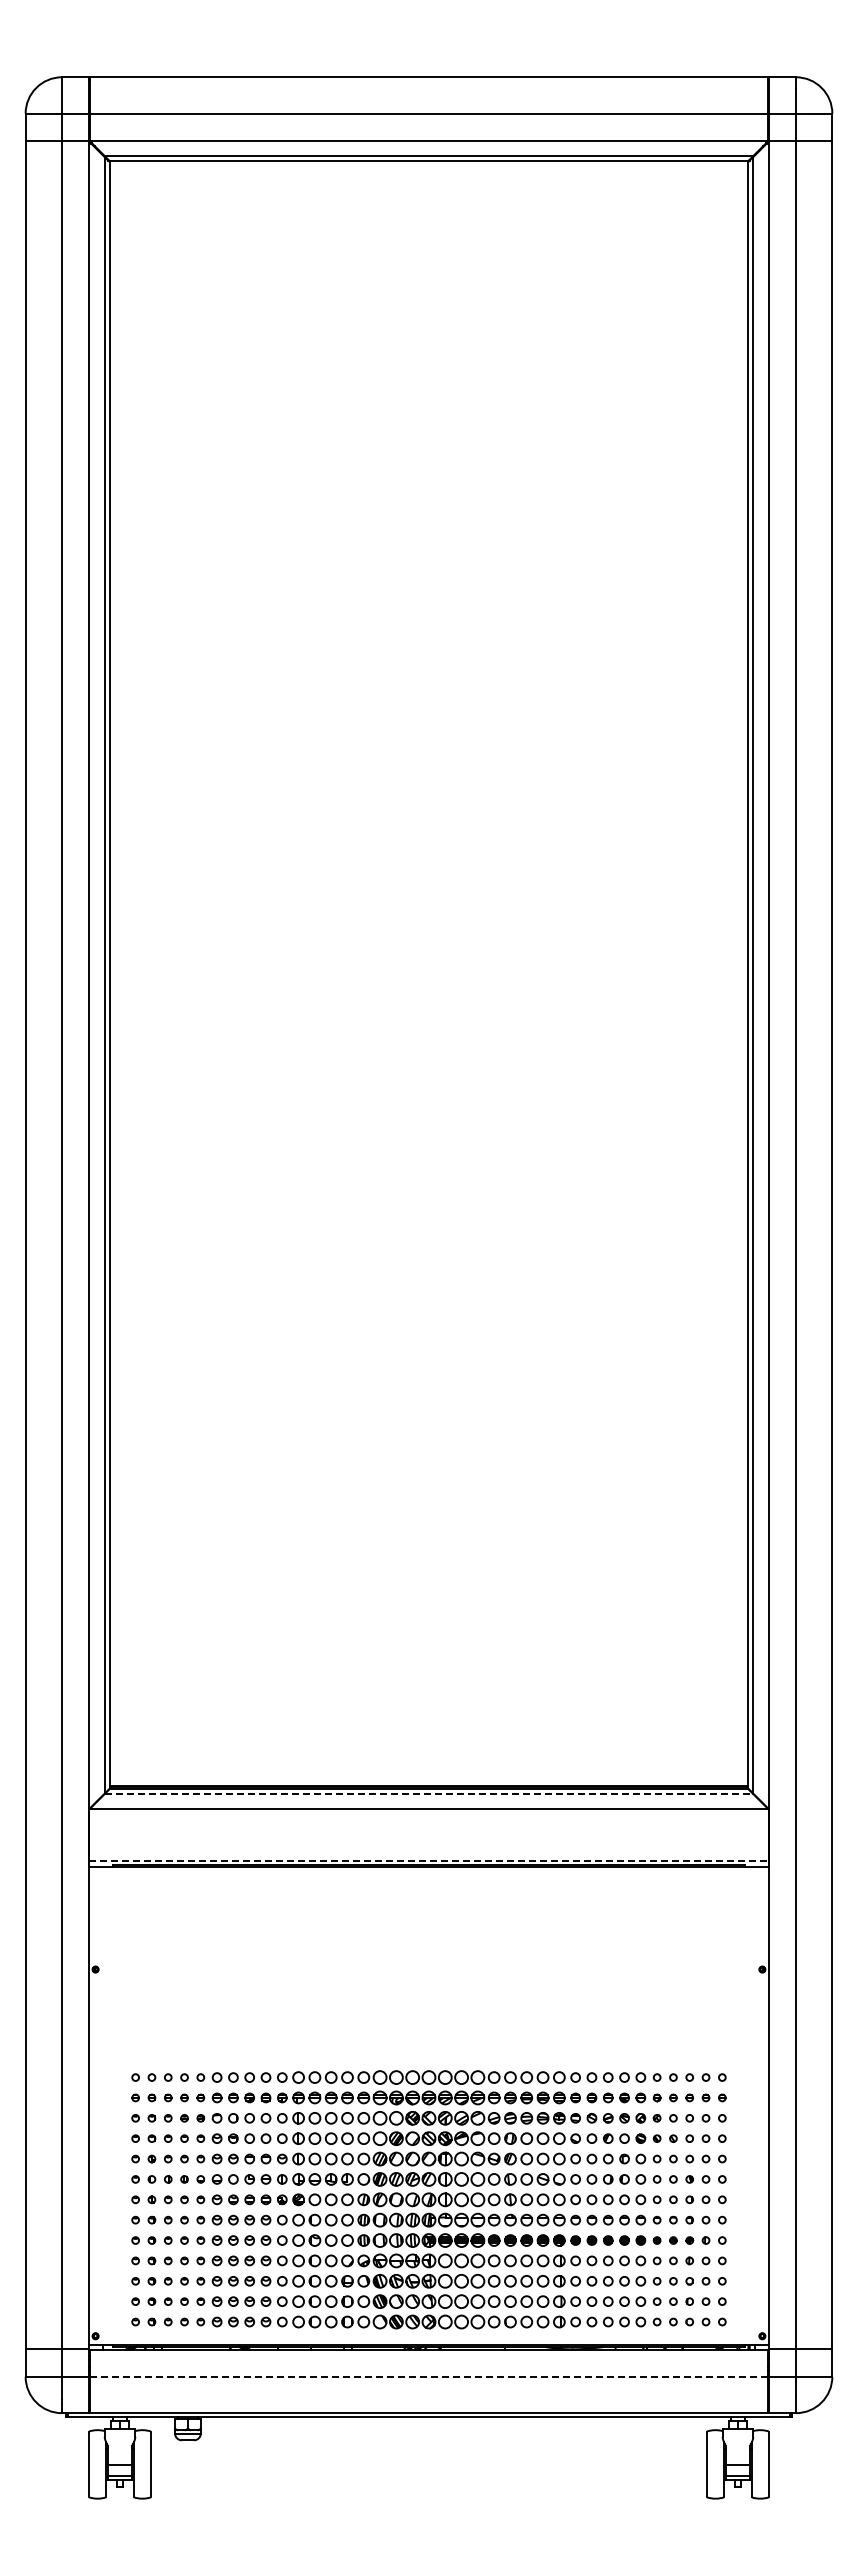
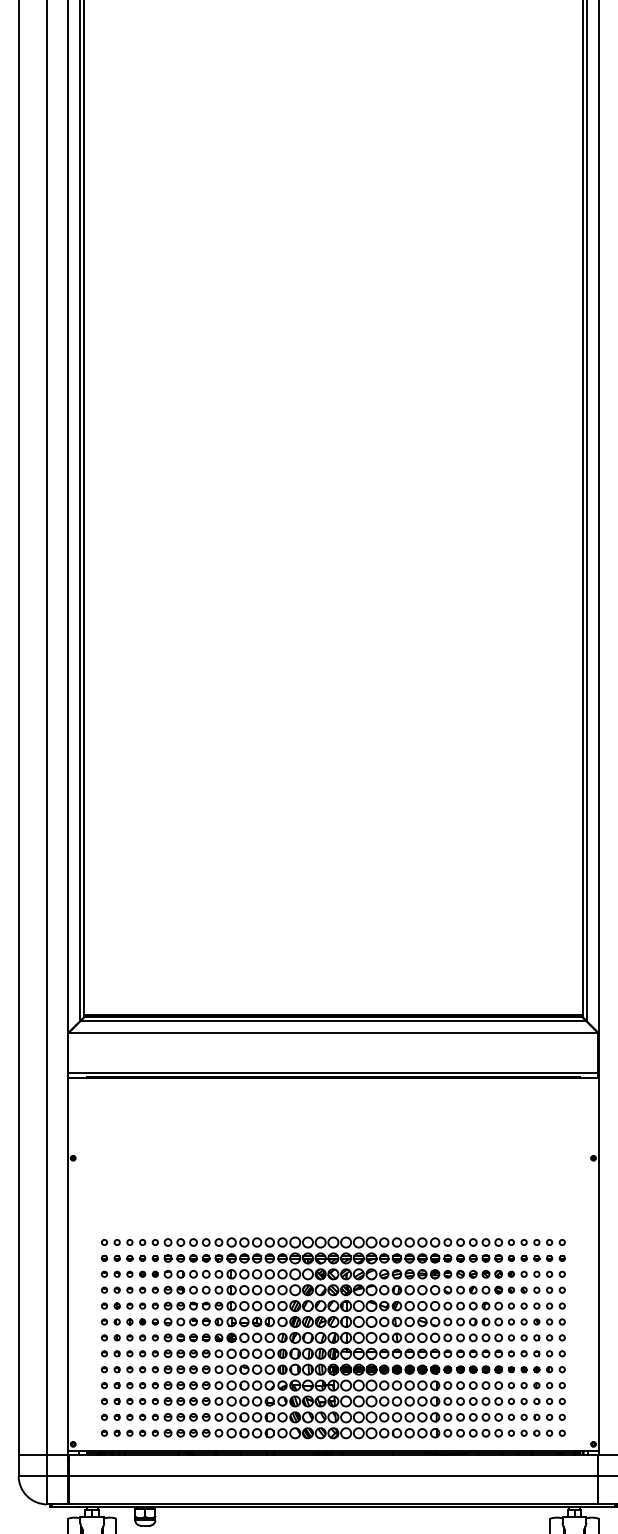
line: (429, 1793) -> (333, 1020), dashed -> solid
line: (429, 1860) -> (333, 1073), dashed -> solid
line: (428, 2376) -> (333, 1475), dashed -> solid

